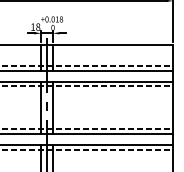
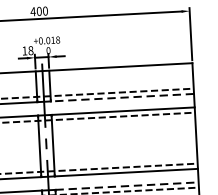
line: (112, 70) -> (121, 97), solid -> dashed
line: (113, 145) -> (127, 186), solid -> dashed

